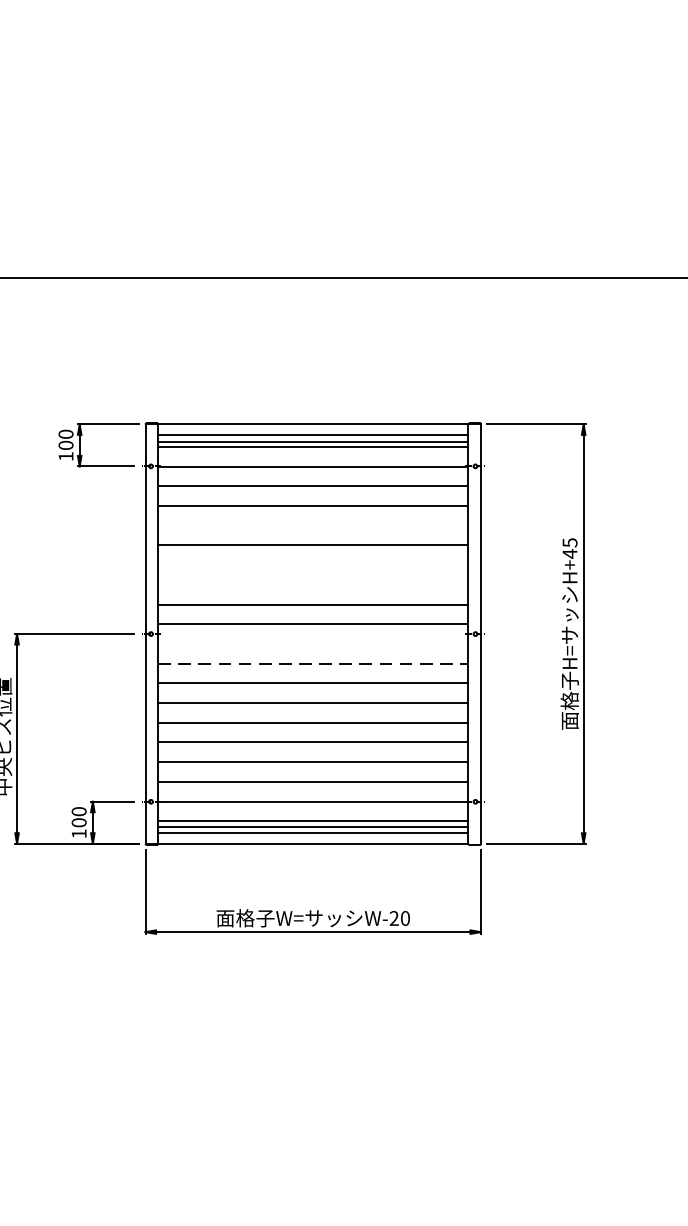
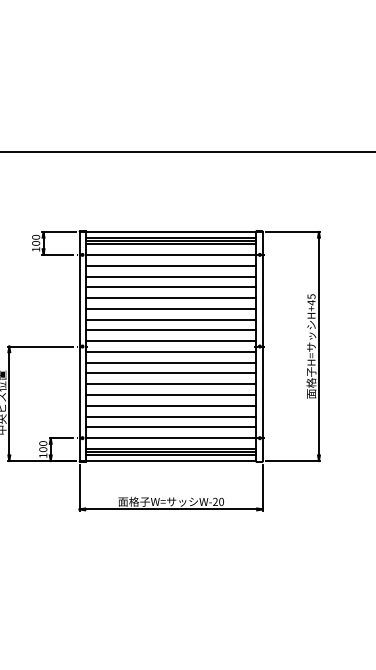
line: (311, 526) -> (170, 287), added
line: (311, 564) -> (170, 308), added
line: (311, 584) -> (170, 319), added
line: (311, 643) -> (170, 351), added
line: (313, 663) -> (171, 362), dashed -> solid

